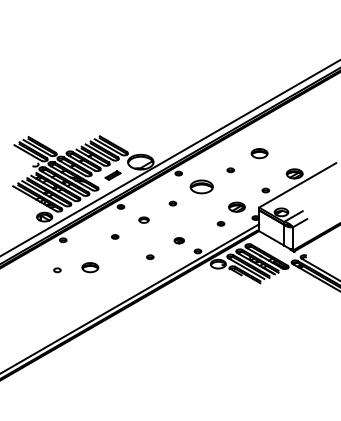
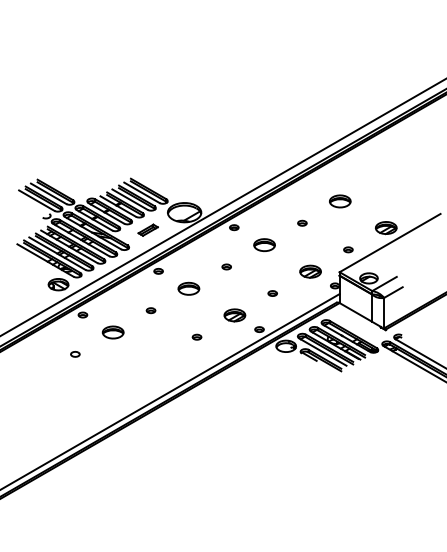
part: (201, 186) -> (264, 244), size x0.71
part: (143, 219) -> (188, 287), size x1.67
part: (220, 223) -> (271, 293), moved
part: (179, 240) -> (235, 315), size x1.67
part: (90, 267) -> (113, 332), moved

